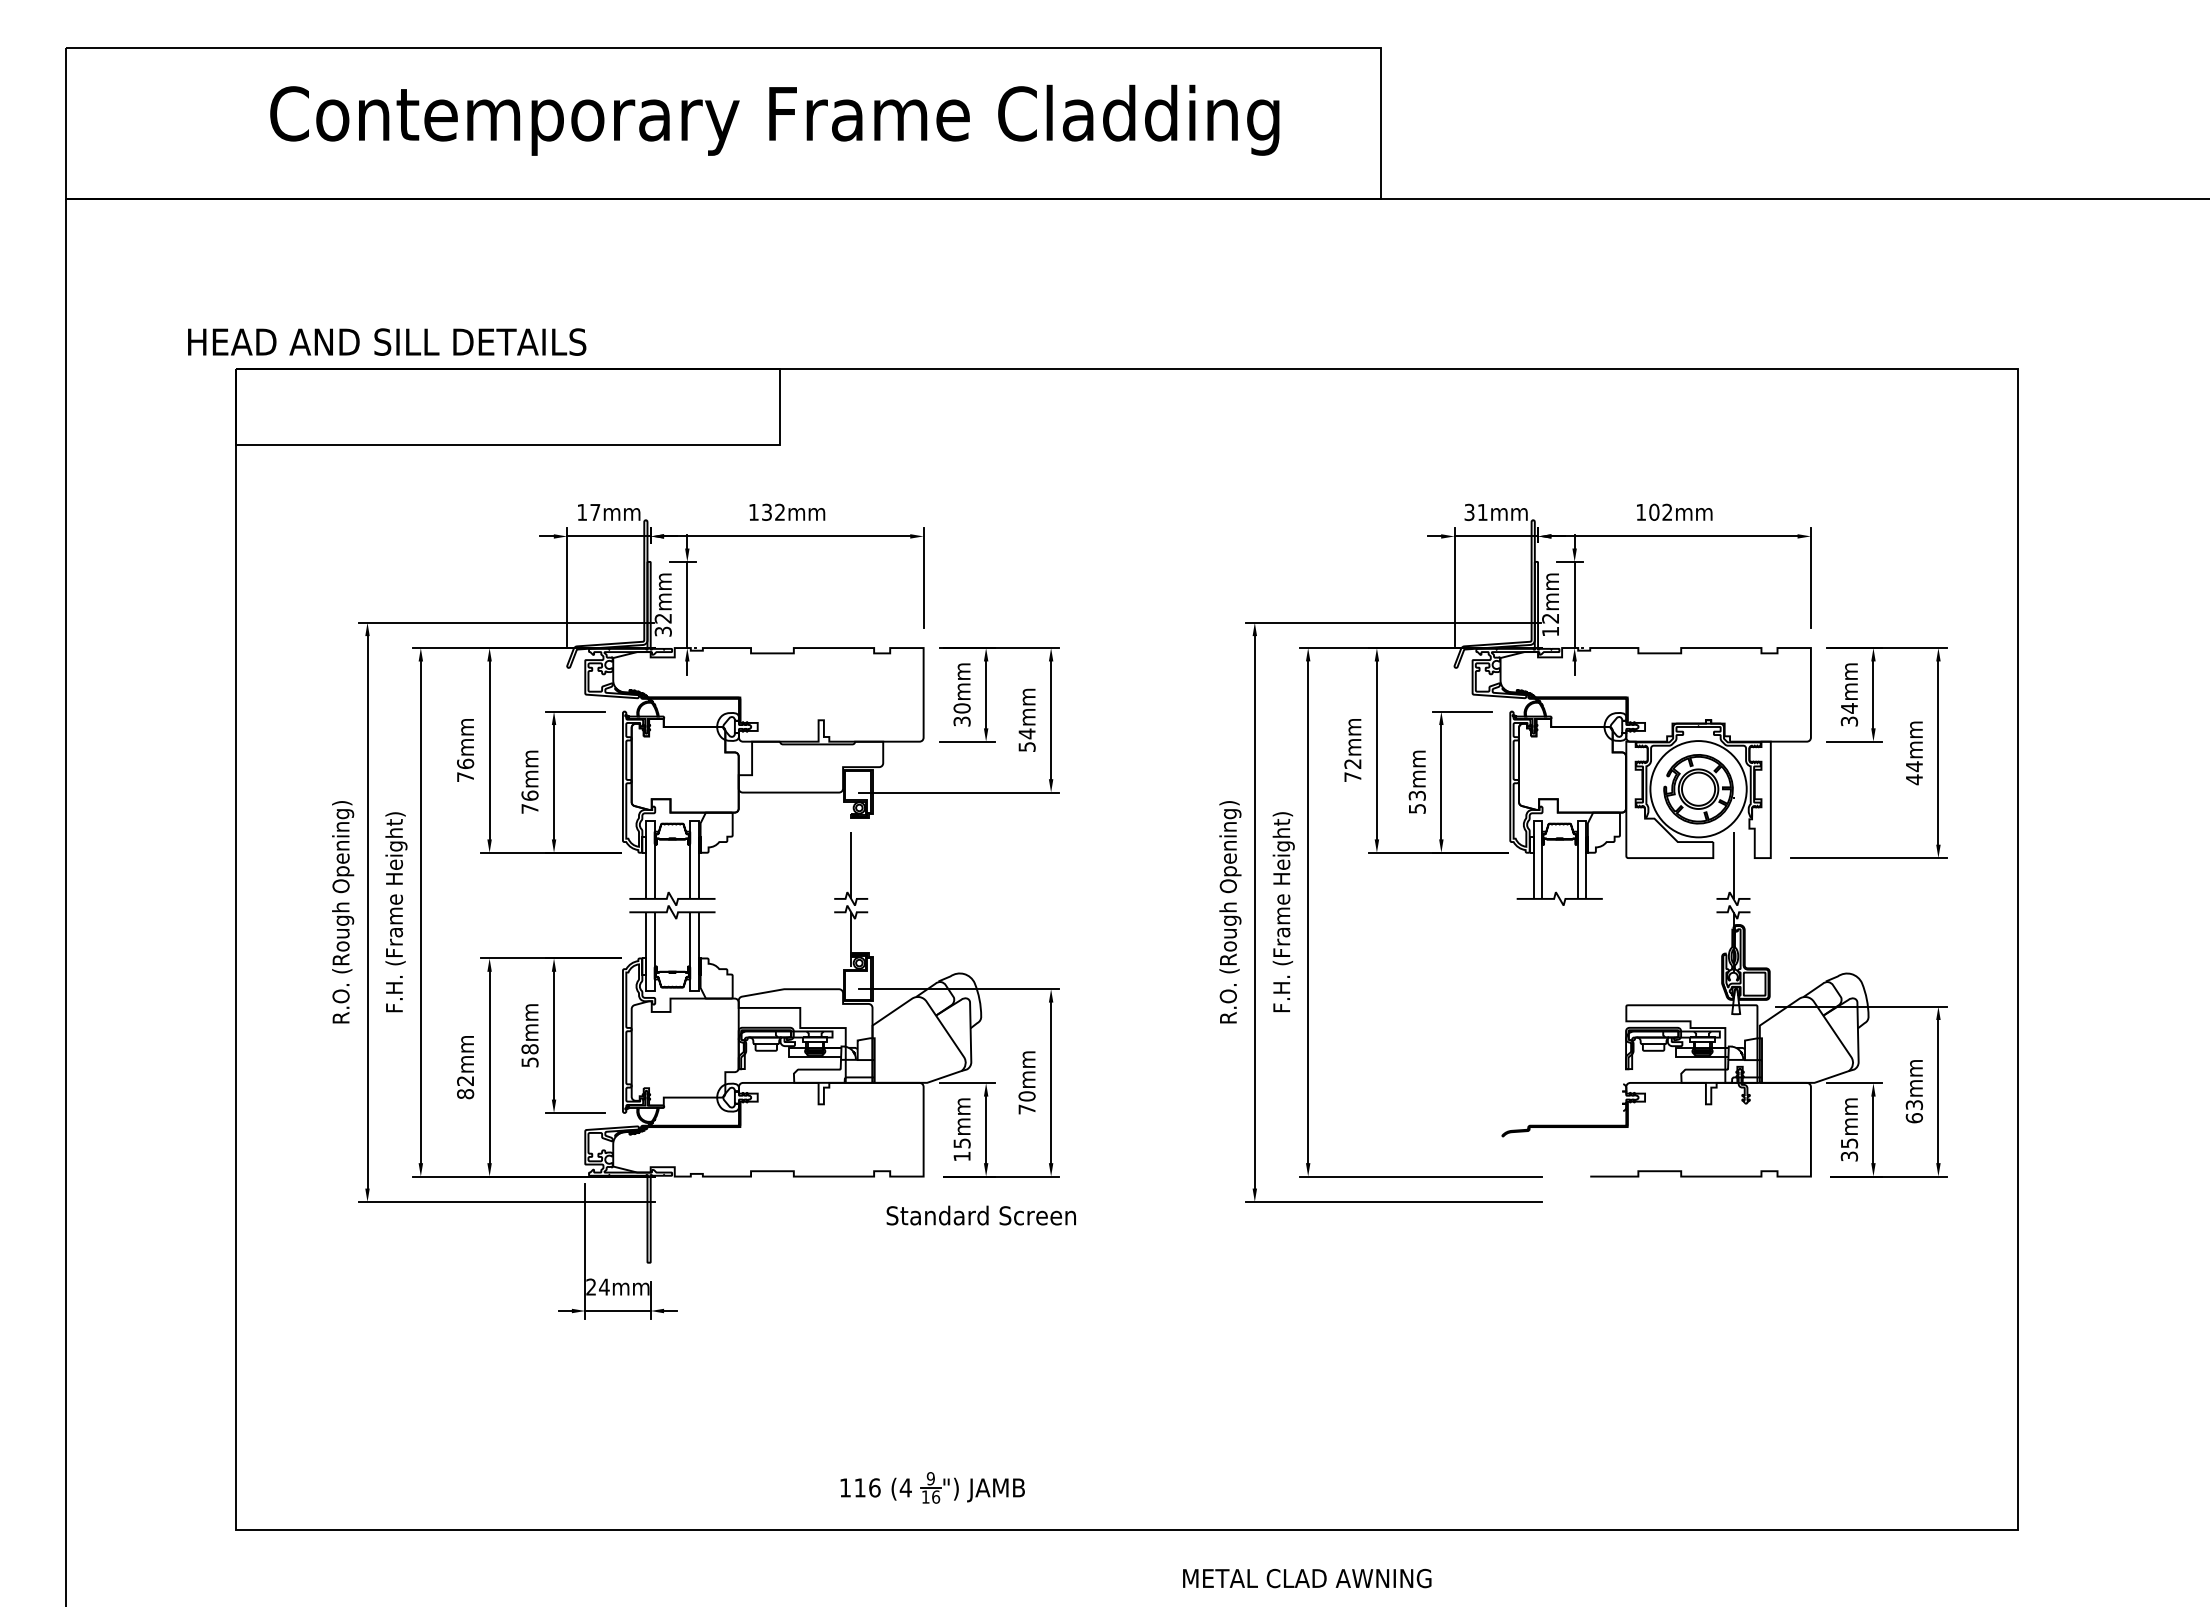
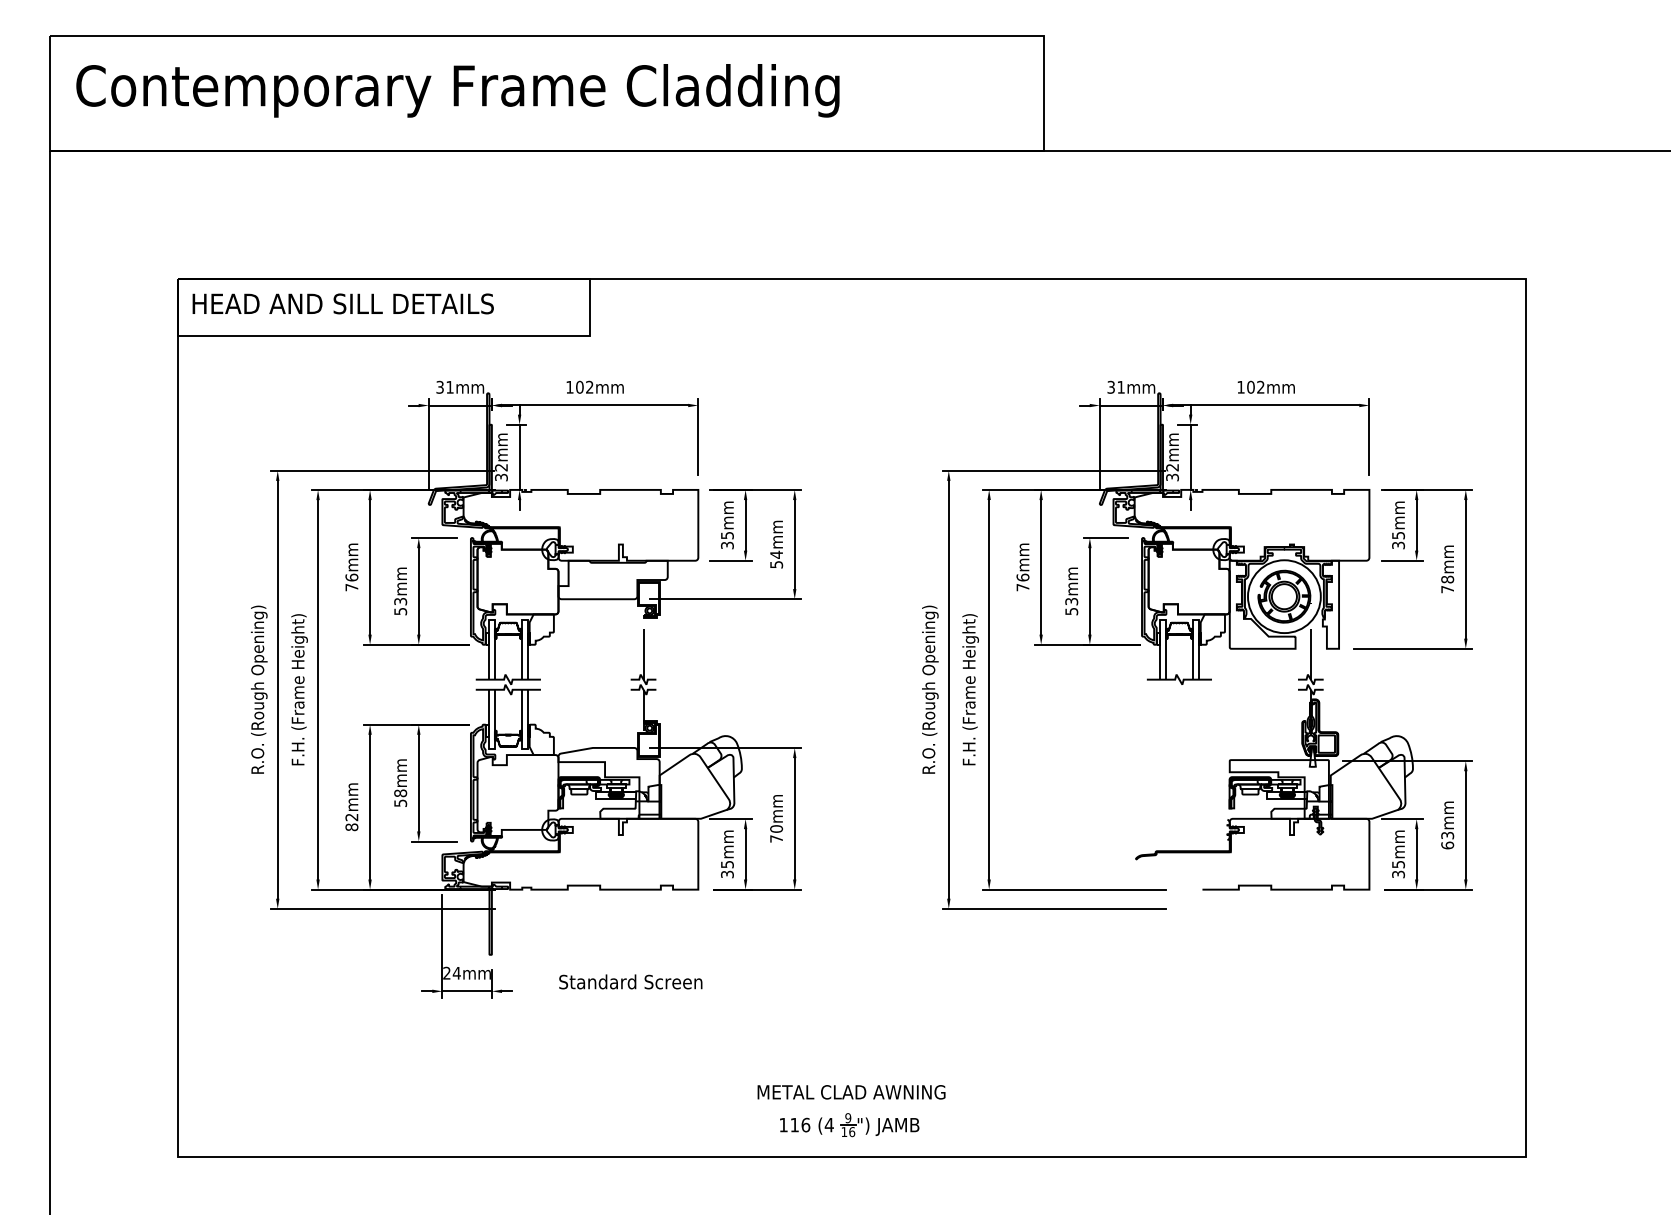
text: (774, 119) -> (457, 90), moved
text: (387, 341) -> (343, 303), moved
text: (766, 511) -> (579, 386), 132mm -> 102mm
text: (588, 512) -> (444, 387), 17mm -> 31mm
text: (1550, 631) -> (1172, 477), 12mm -> 32mm
text: (961, 708) -> (726, 535), 30mm -> 35mm
text: (1849, 708) -> (1398, 535), 34mm -> 35mm
text: (1352, 763) -> (1022, 577), 72mm -> 76mm
text: (1914, 773) -> (1447, 584), 44mm -> 78mm
text: (529, 801) -> (400, 605), 76mm -> 53mm
text: (961, 1156) -> (726, 874), 15mm -> 35mm
text: (980, 1215) -> (630, 981), moved
part: (932, 1487) -> (849, 1124), moved
text: (1307, 1578) -> (851, 1092), moved

